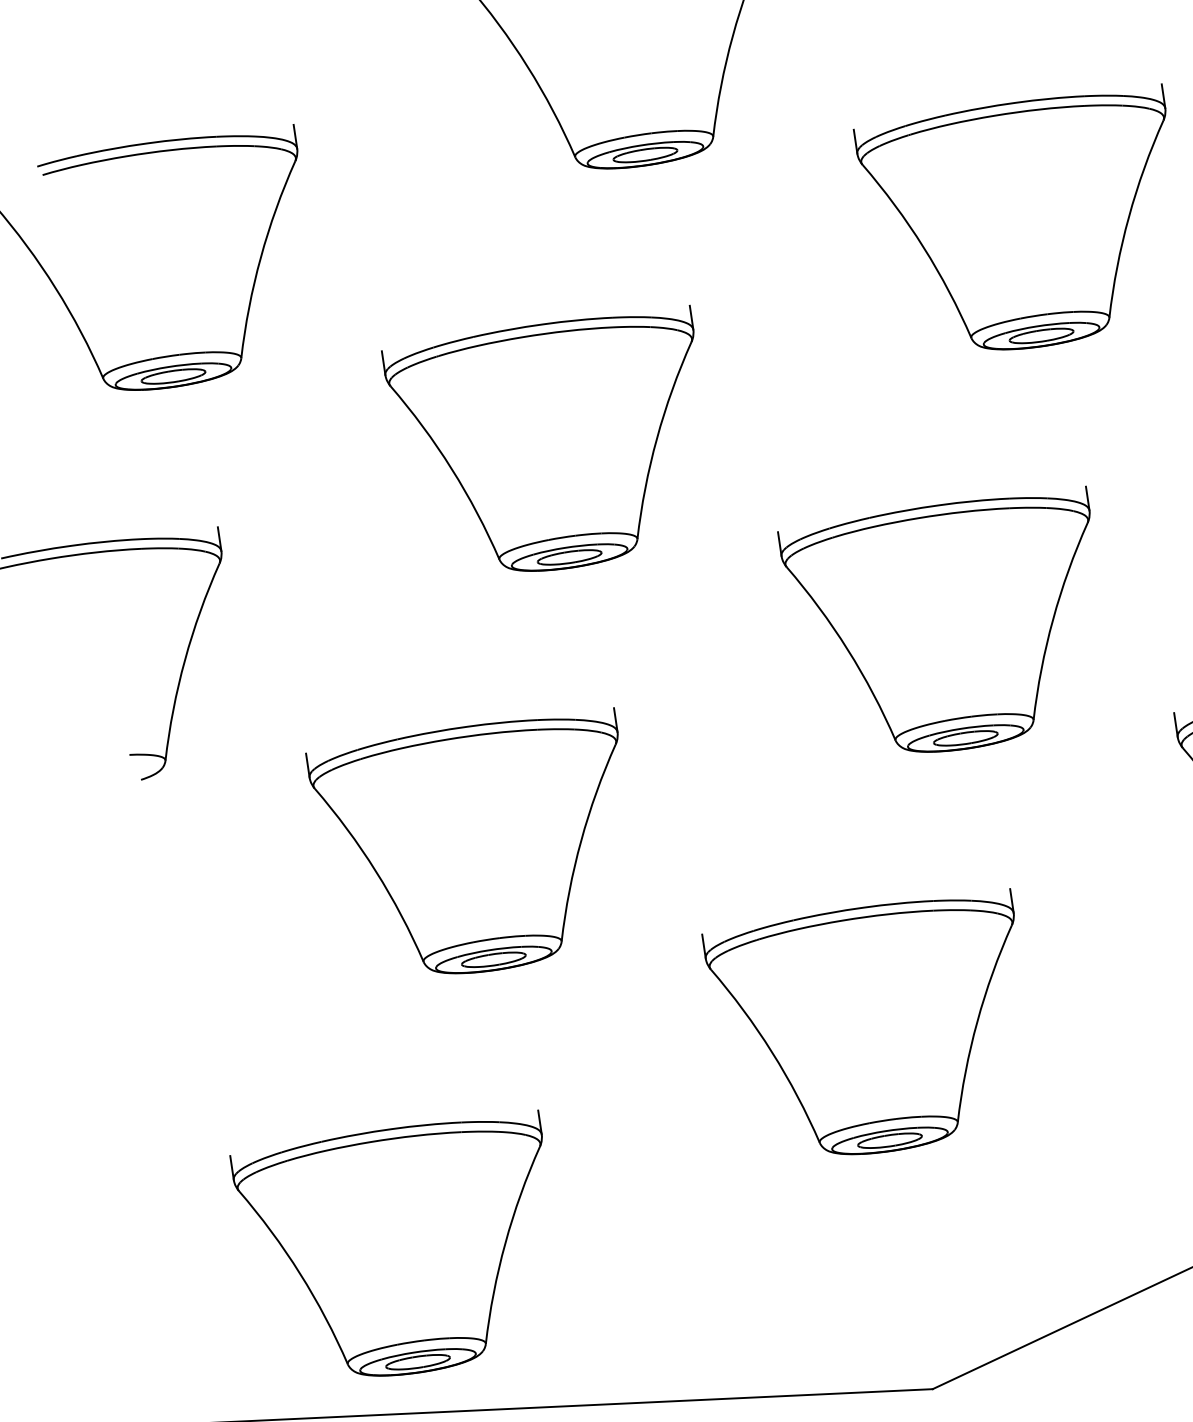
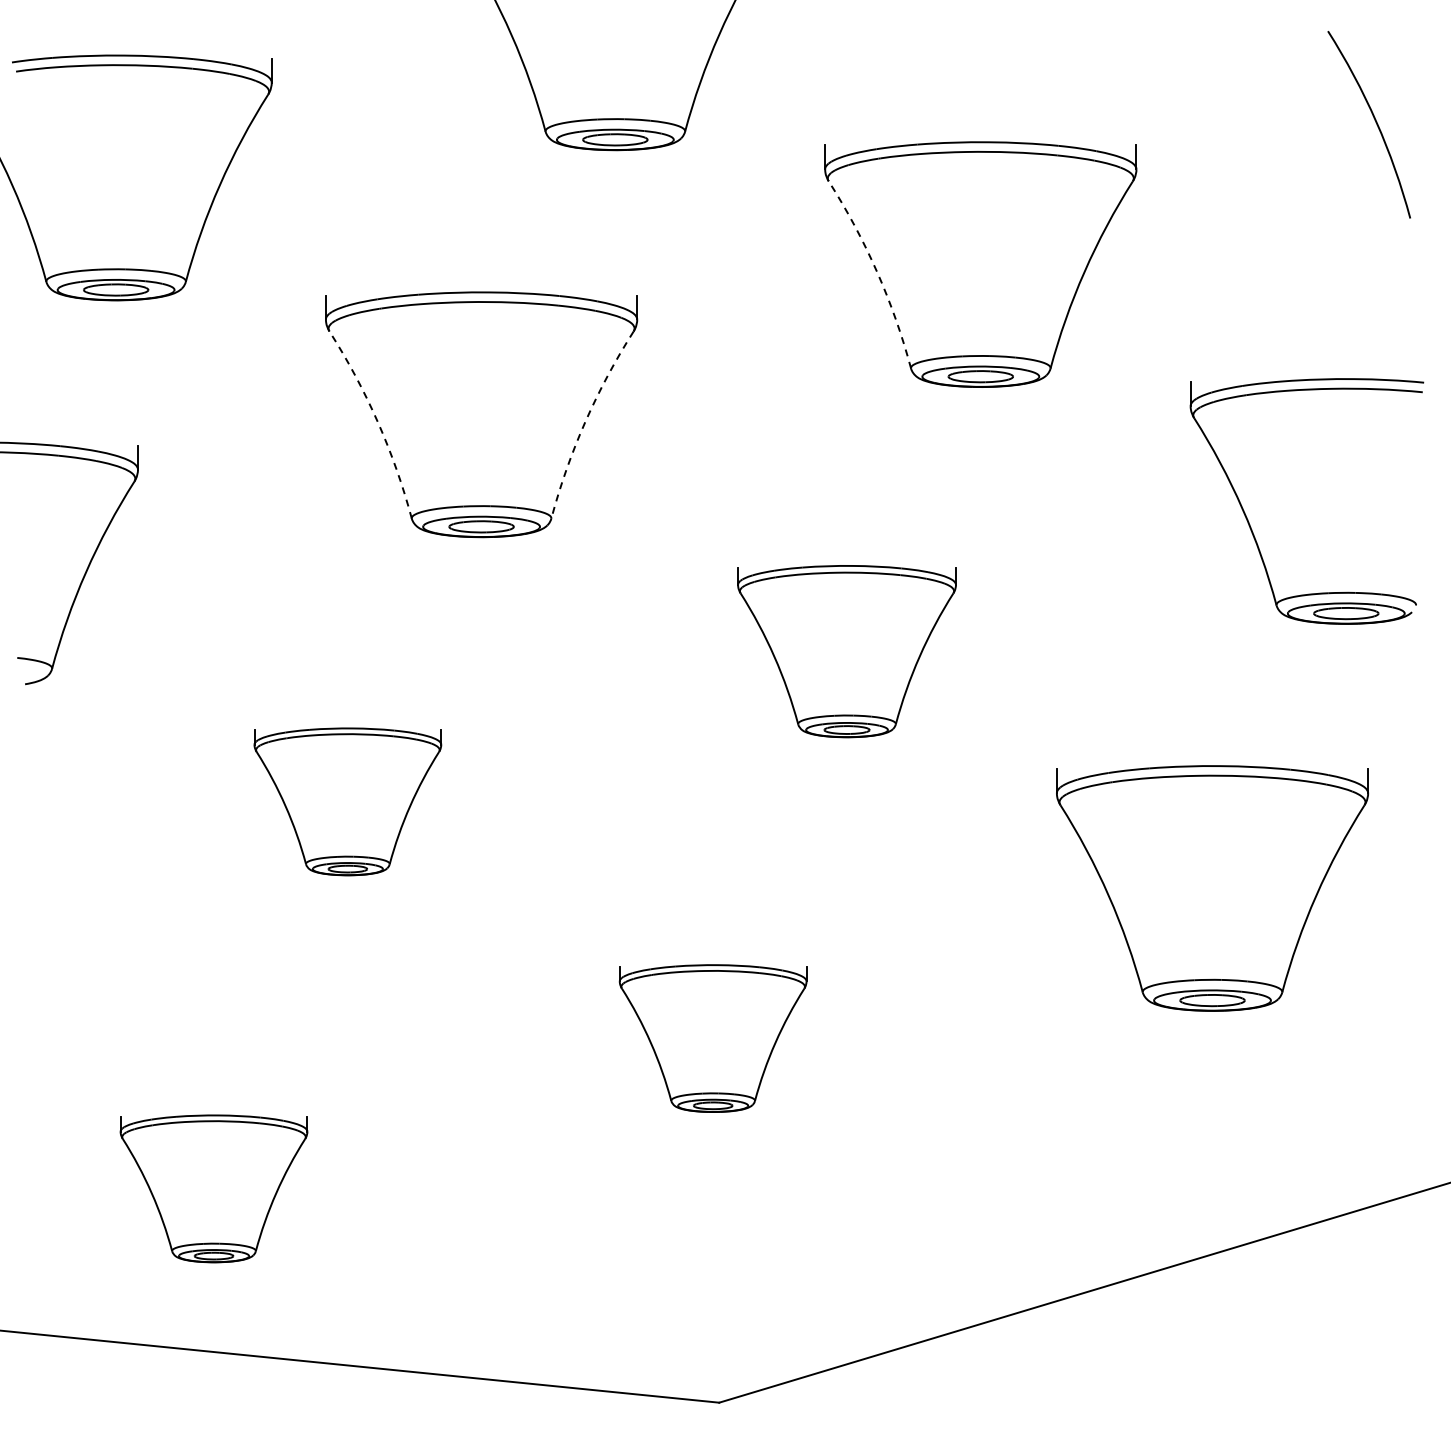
arc: (924, 246) -> (877, 271), solid -> dashed
arc: (657, 439) -> (585, 422), solid -> dashed
arc: (451, 469) -> (377, 422), solid -> dashed
part: (948, 627) -> (846, 651), size x0.7
part: (477, 848) -> (347, 801), size x0.6
part: (872, 1029) -> (712, 1038), size x0.6
part: (401, 1251) -> (213, 1188), size x0.6

